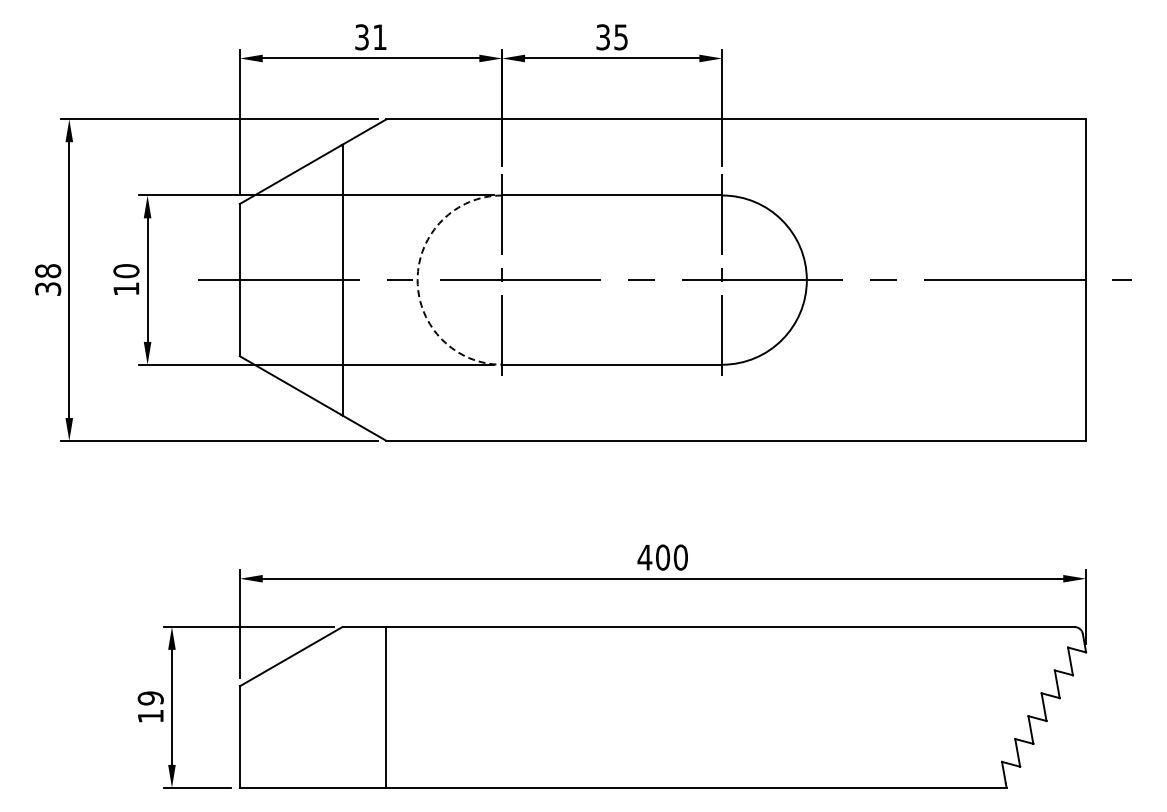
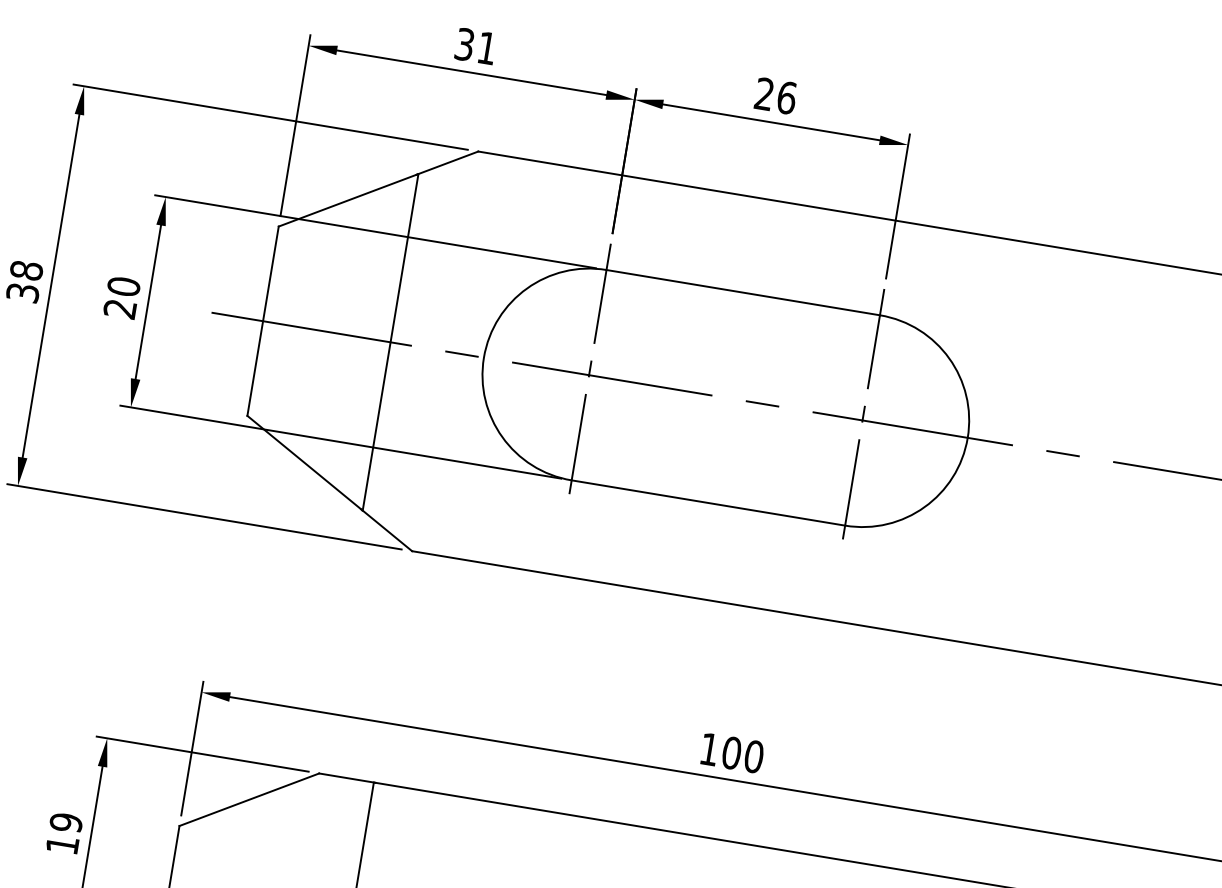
text: (612, 37) -> (776, 96), 35 -> 26
arc: (417, 280) -> (483, 358), dashed -> solid
text: (126, 288) -> (120, 308), 10 -> 20
text: (644, 557) -> (708, 749), 400 -> 100

